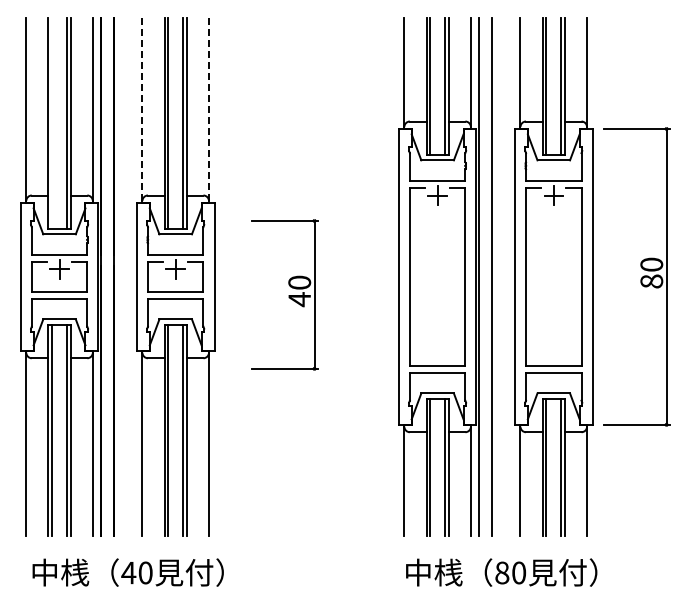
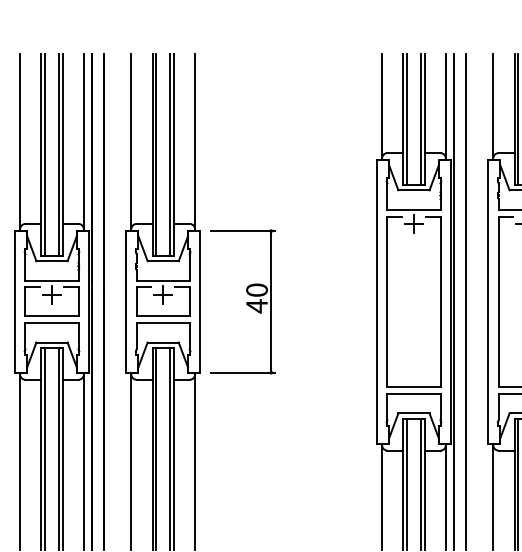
line: (142, 109) -> (131, 141), dashed -> solid
line: (209, 109) -> (195, 141), dashed -> solid
line: (52, 122) -> (45, 154), added
part: (284, 294) -> (242, 301), moved

